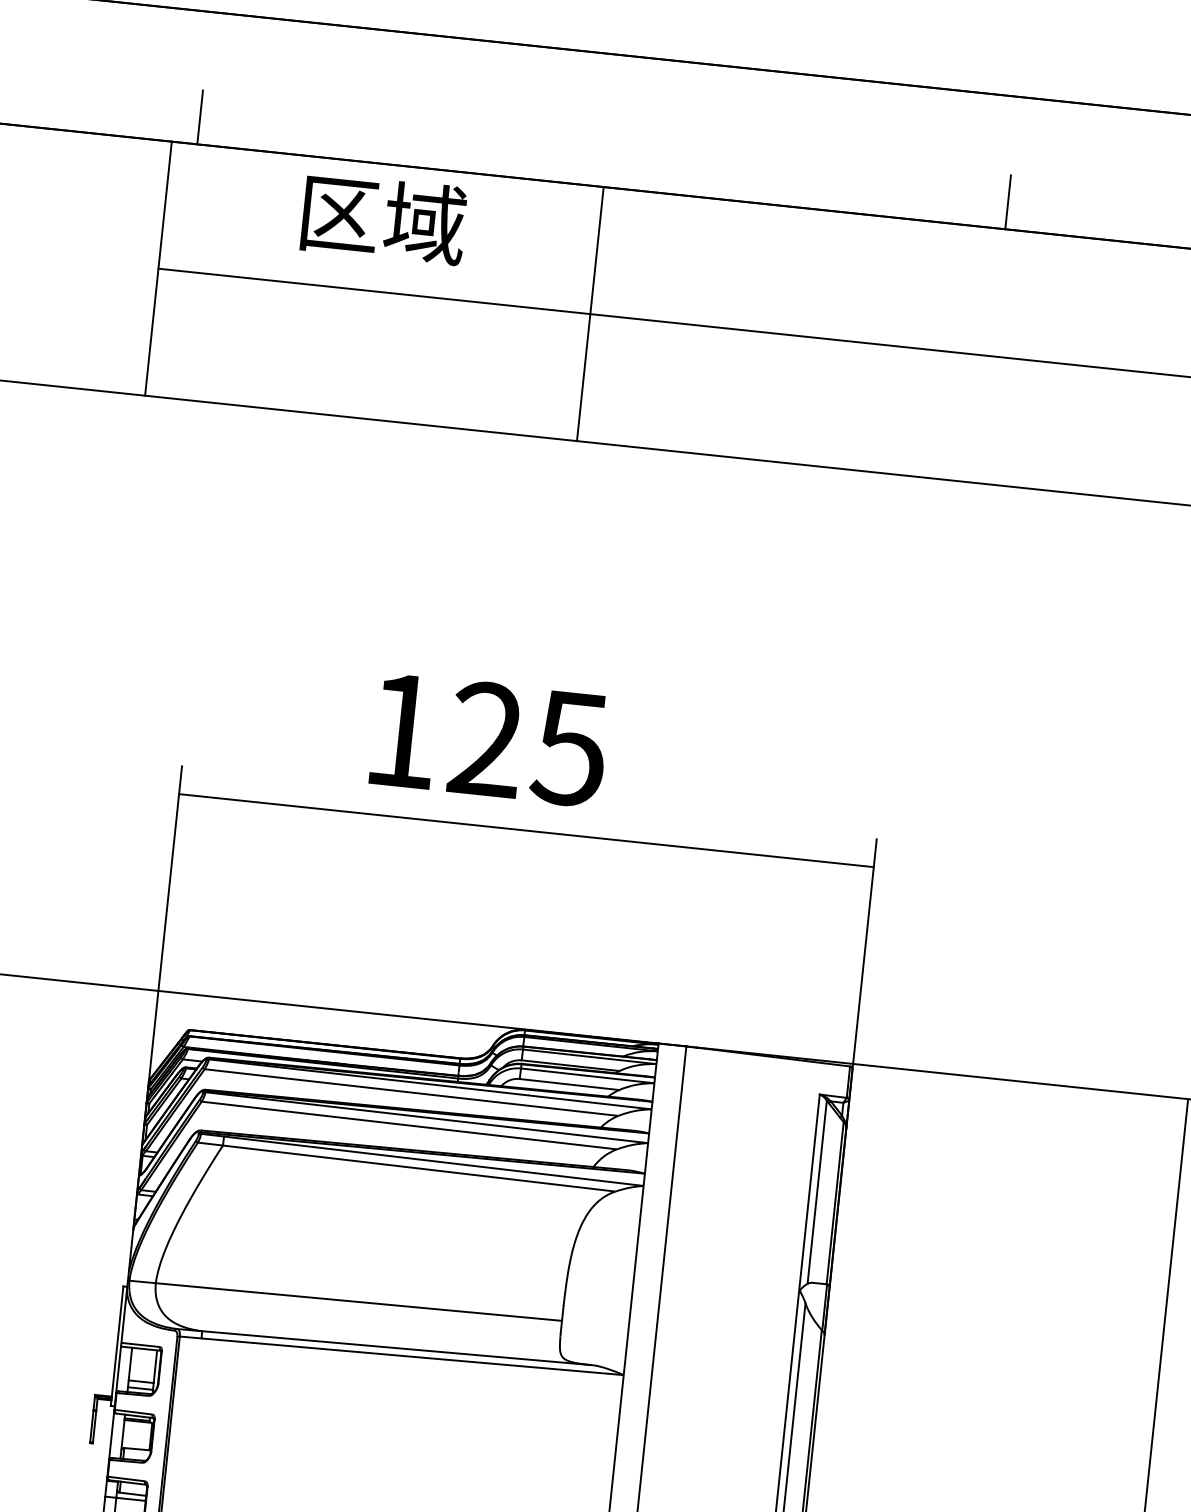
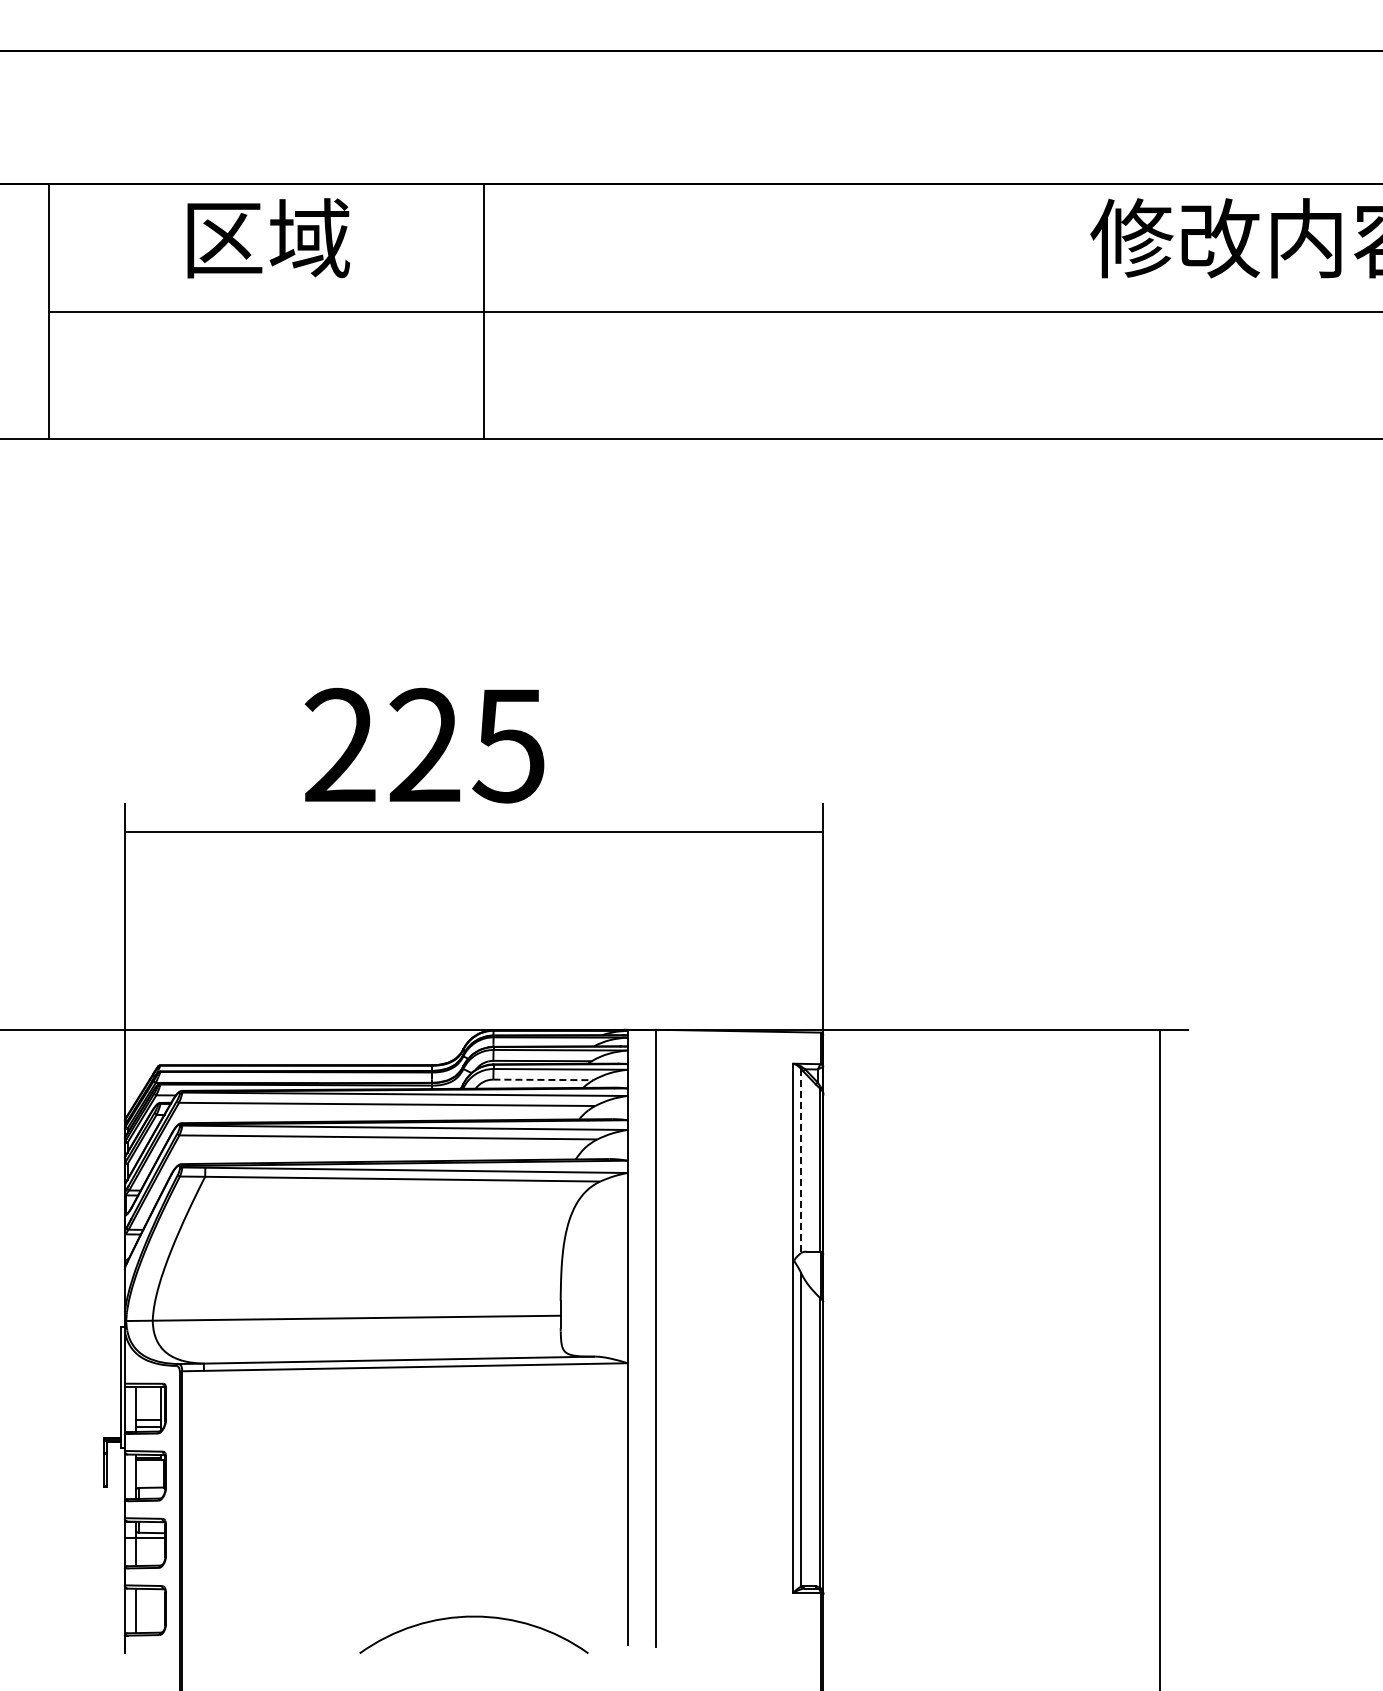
line: (200, 117) -> (75, 156), removed
line: (1008, 202) -> (887, 156), removed
text: (401, 729) -> (339, 744), 125 -> 225
line: (569, 1084) -> (543, 1079), solid -> dashed
line: (817, 1192) -> (801, 1161), solid -> dashed

